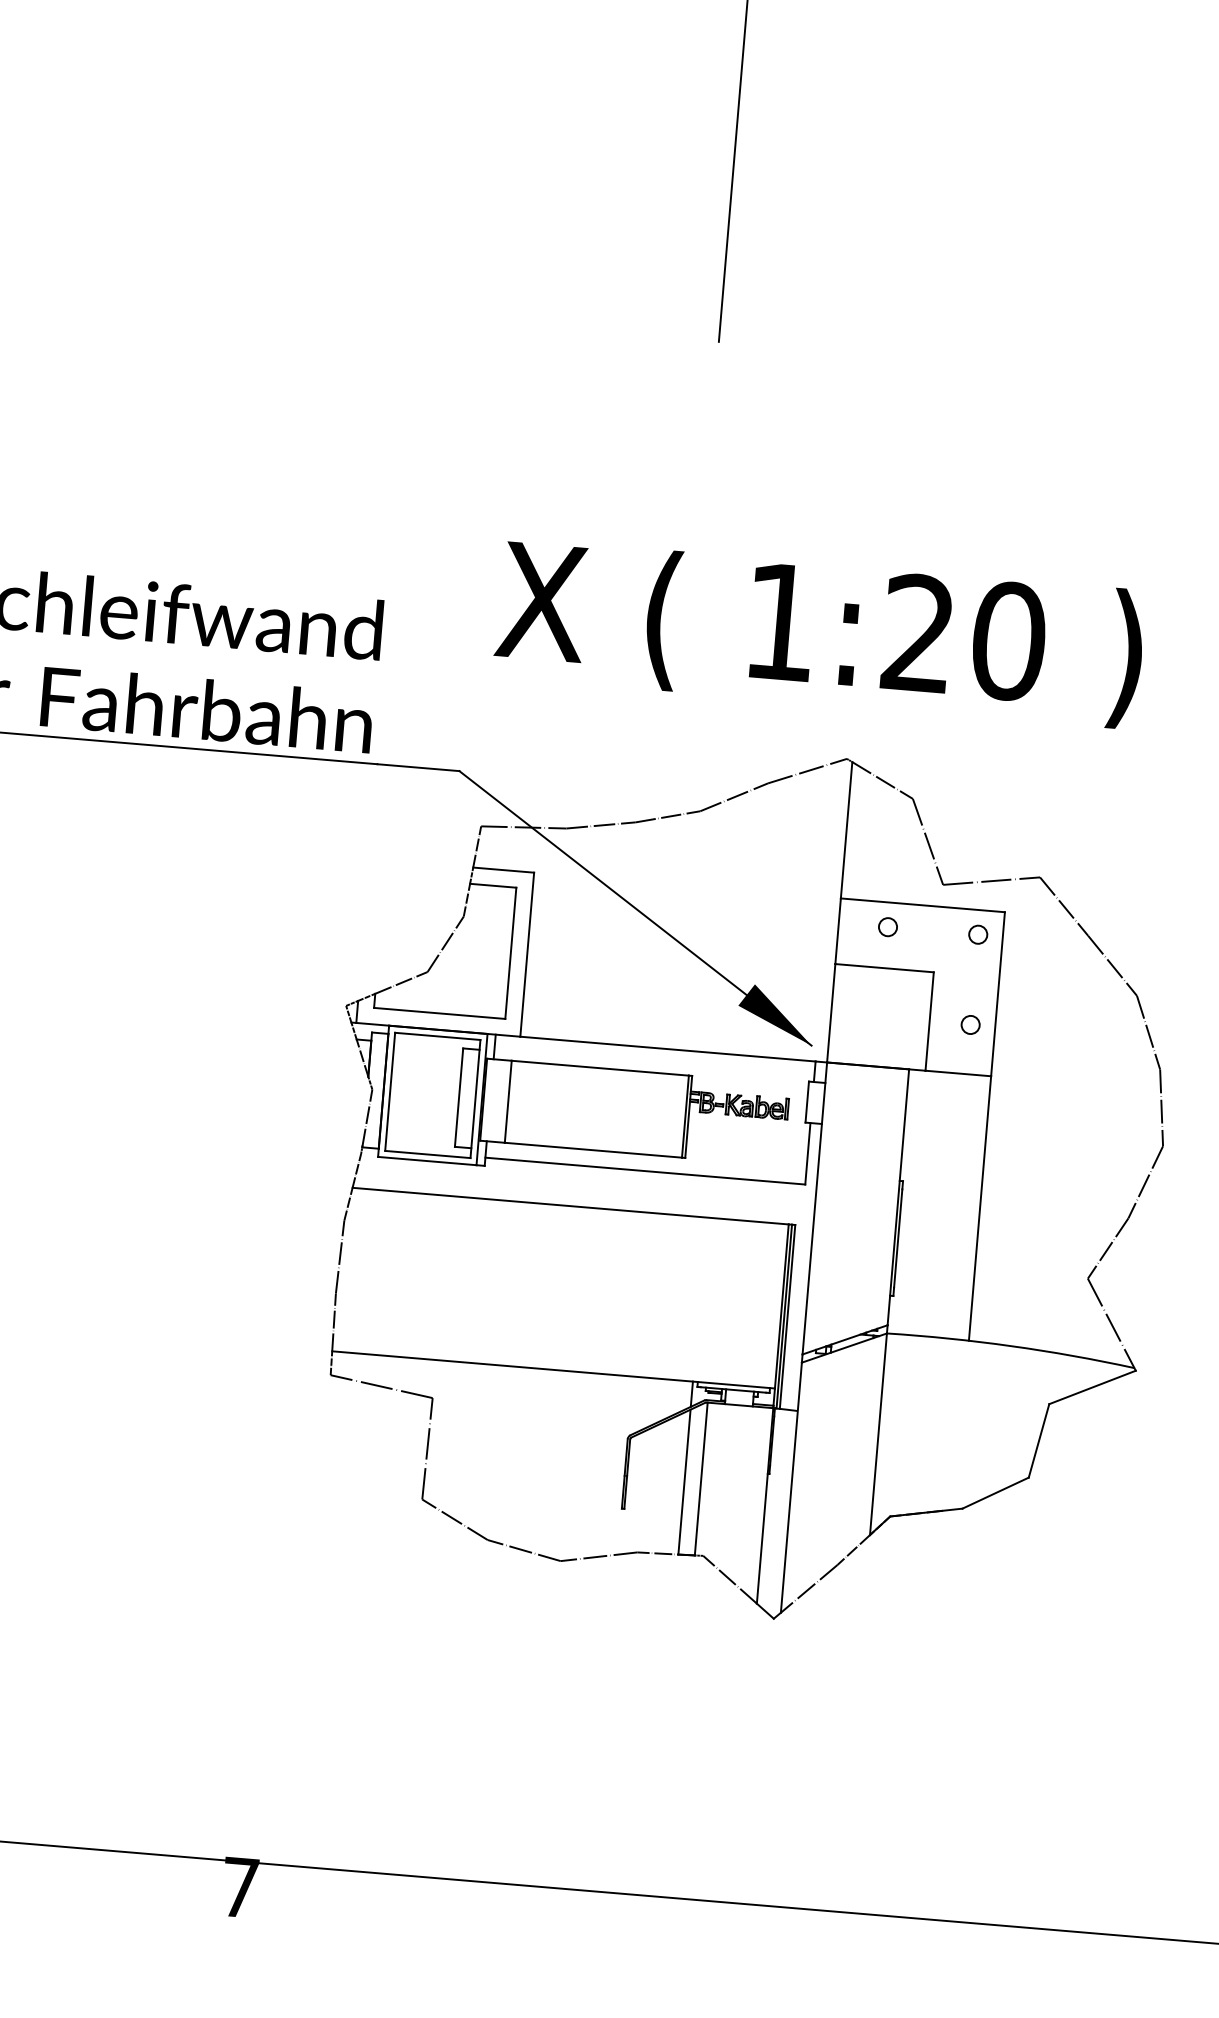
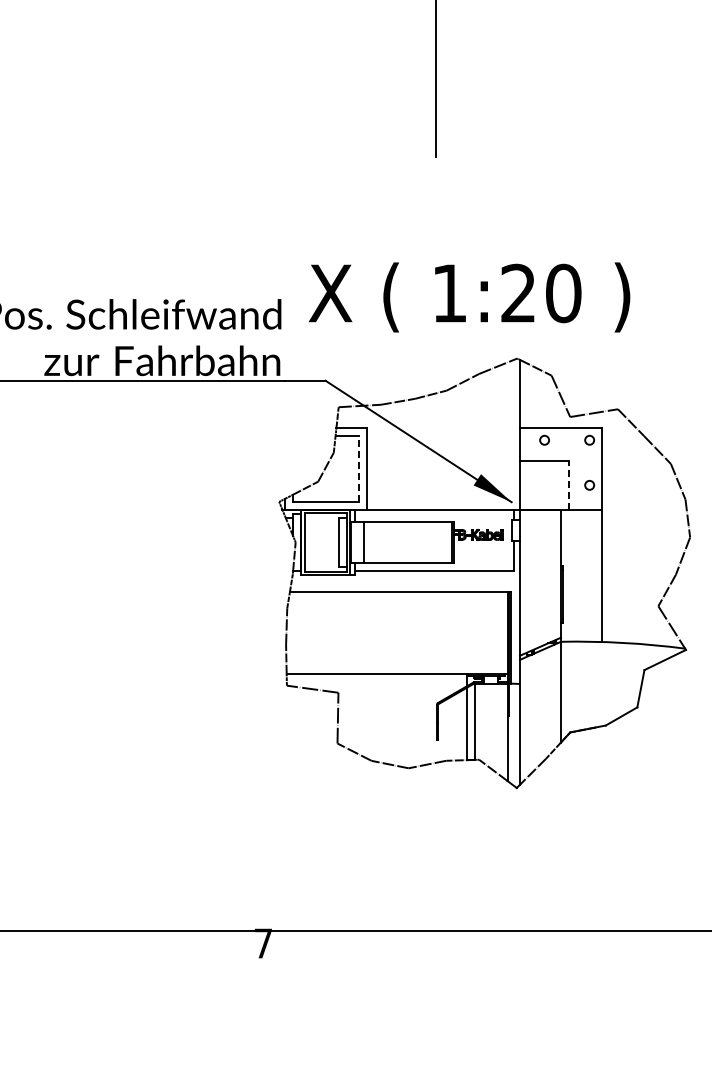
text: (819, 633) -> (469, 297), moved
line: (510, 952) -> (358, 468), solid -> dashed
line: (930, 1021) -> (569, 485), solid -> dashed

